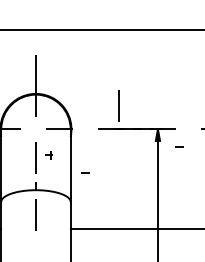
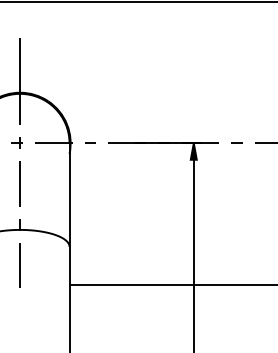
line: (118, 105) -> (137, 109), removed
curve: (179, 146) -> (237, 142), moved
part: (48, 155) -> (16, 143), moved
curve: (85, 172) -> (90, 142), moved

